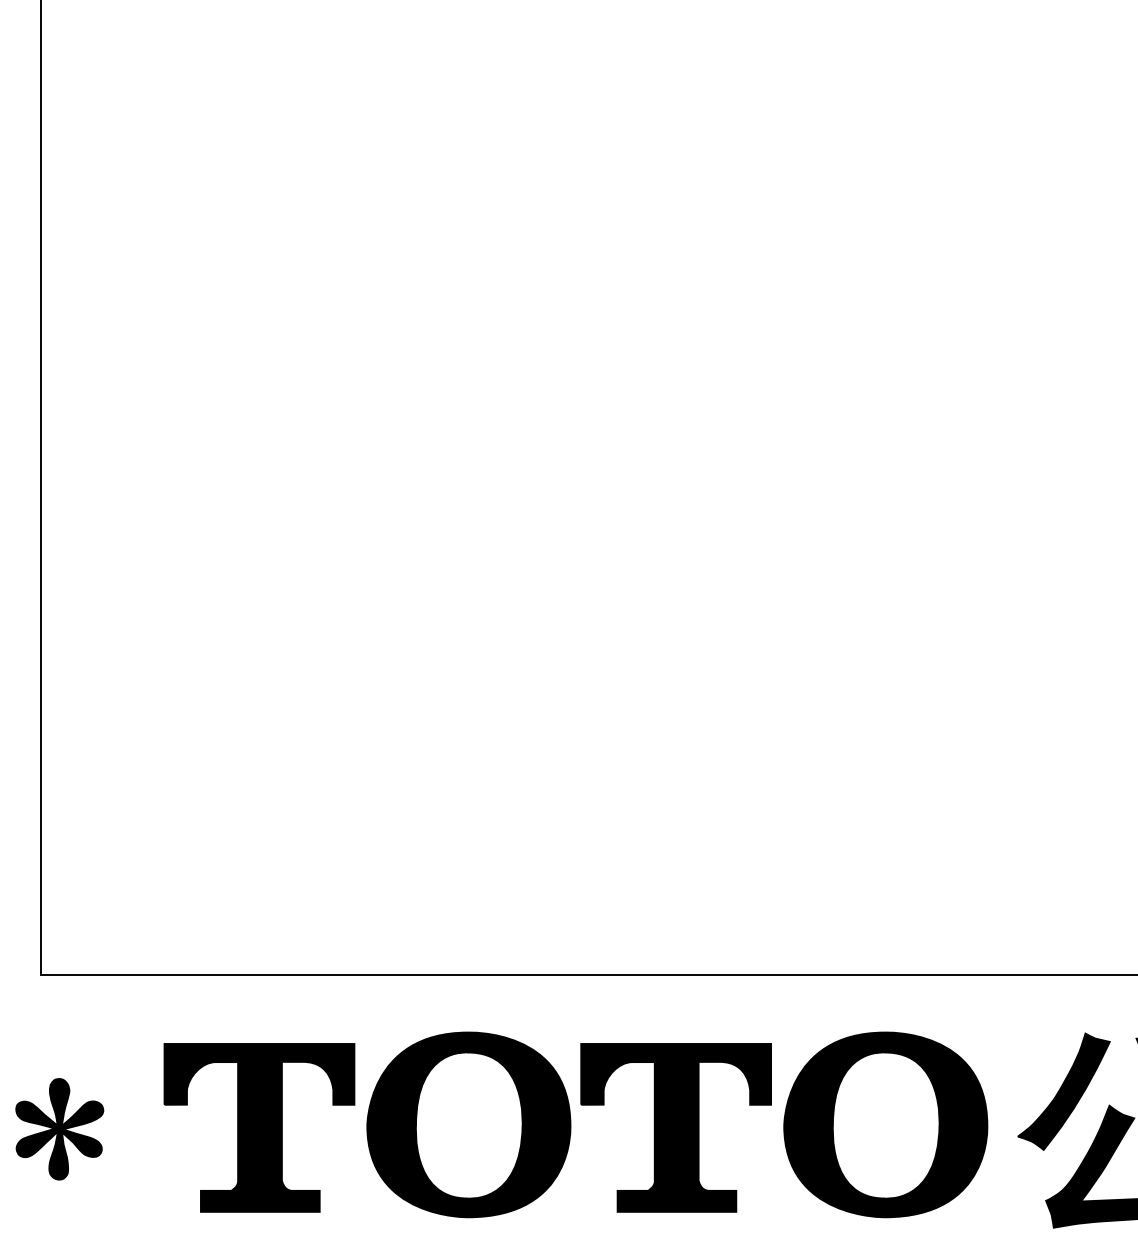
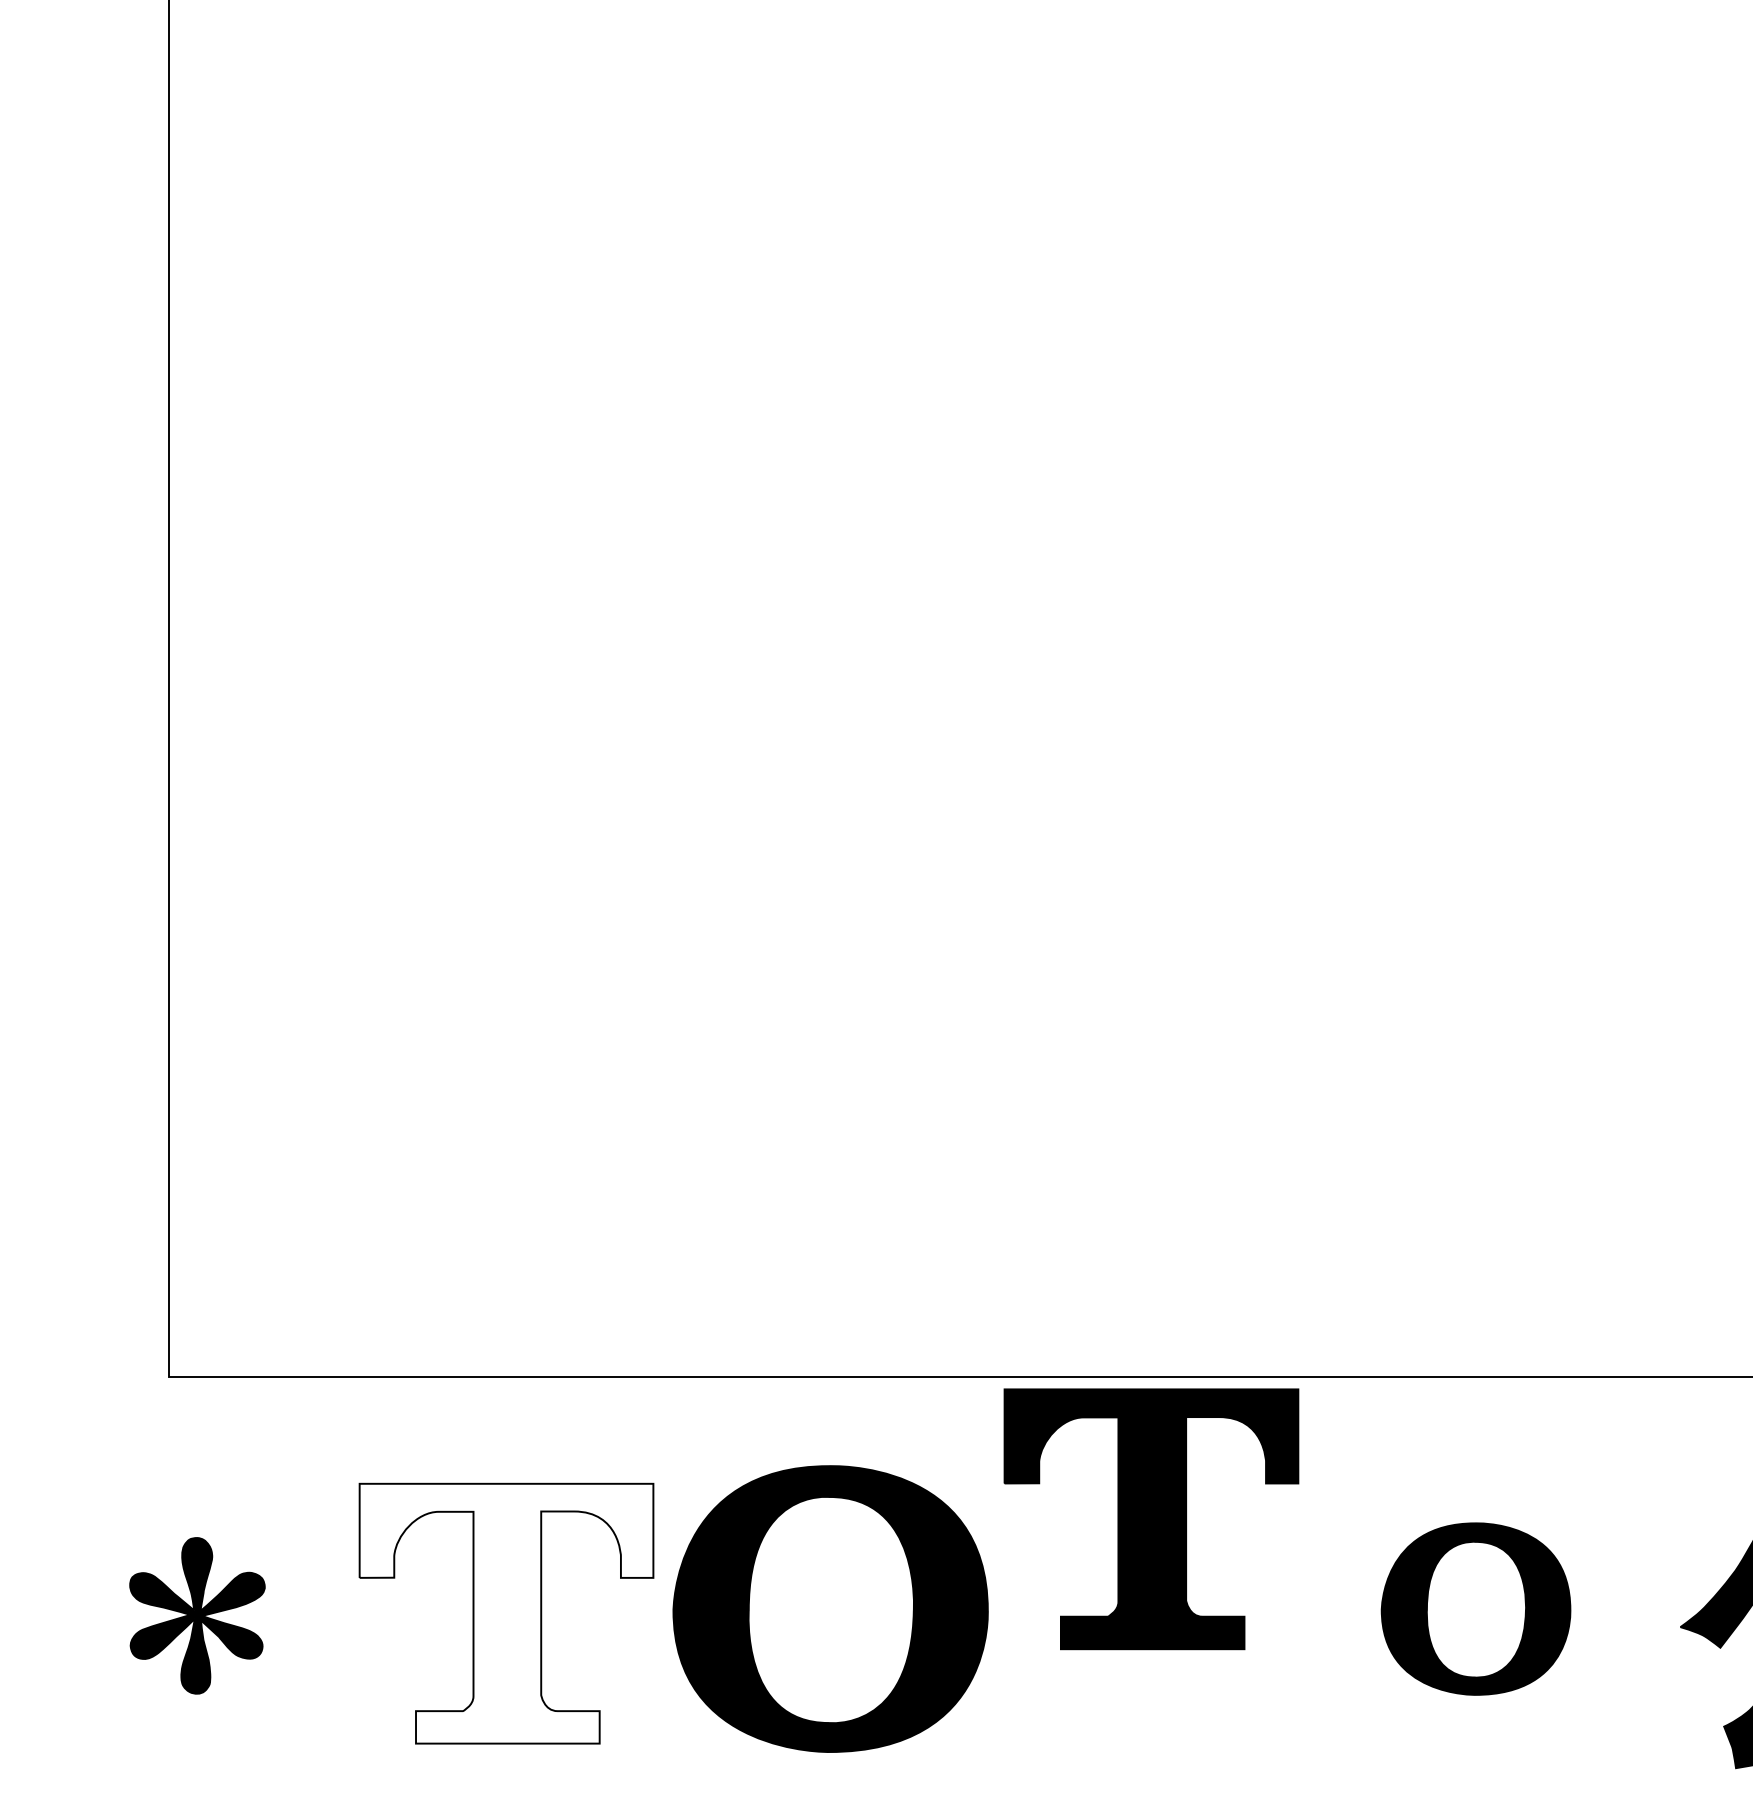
part: (885, 1124) -> (1475, 1608), size x0.6
fill: (259, 1127) -> (506, 1613), removed
part: (675, 1127) -> (1150, 1518), moved

